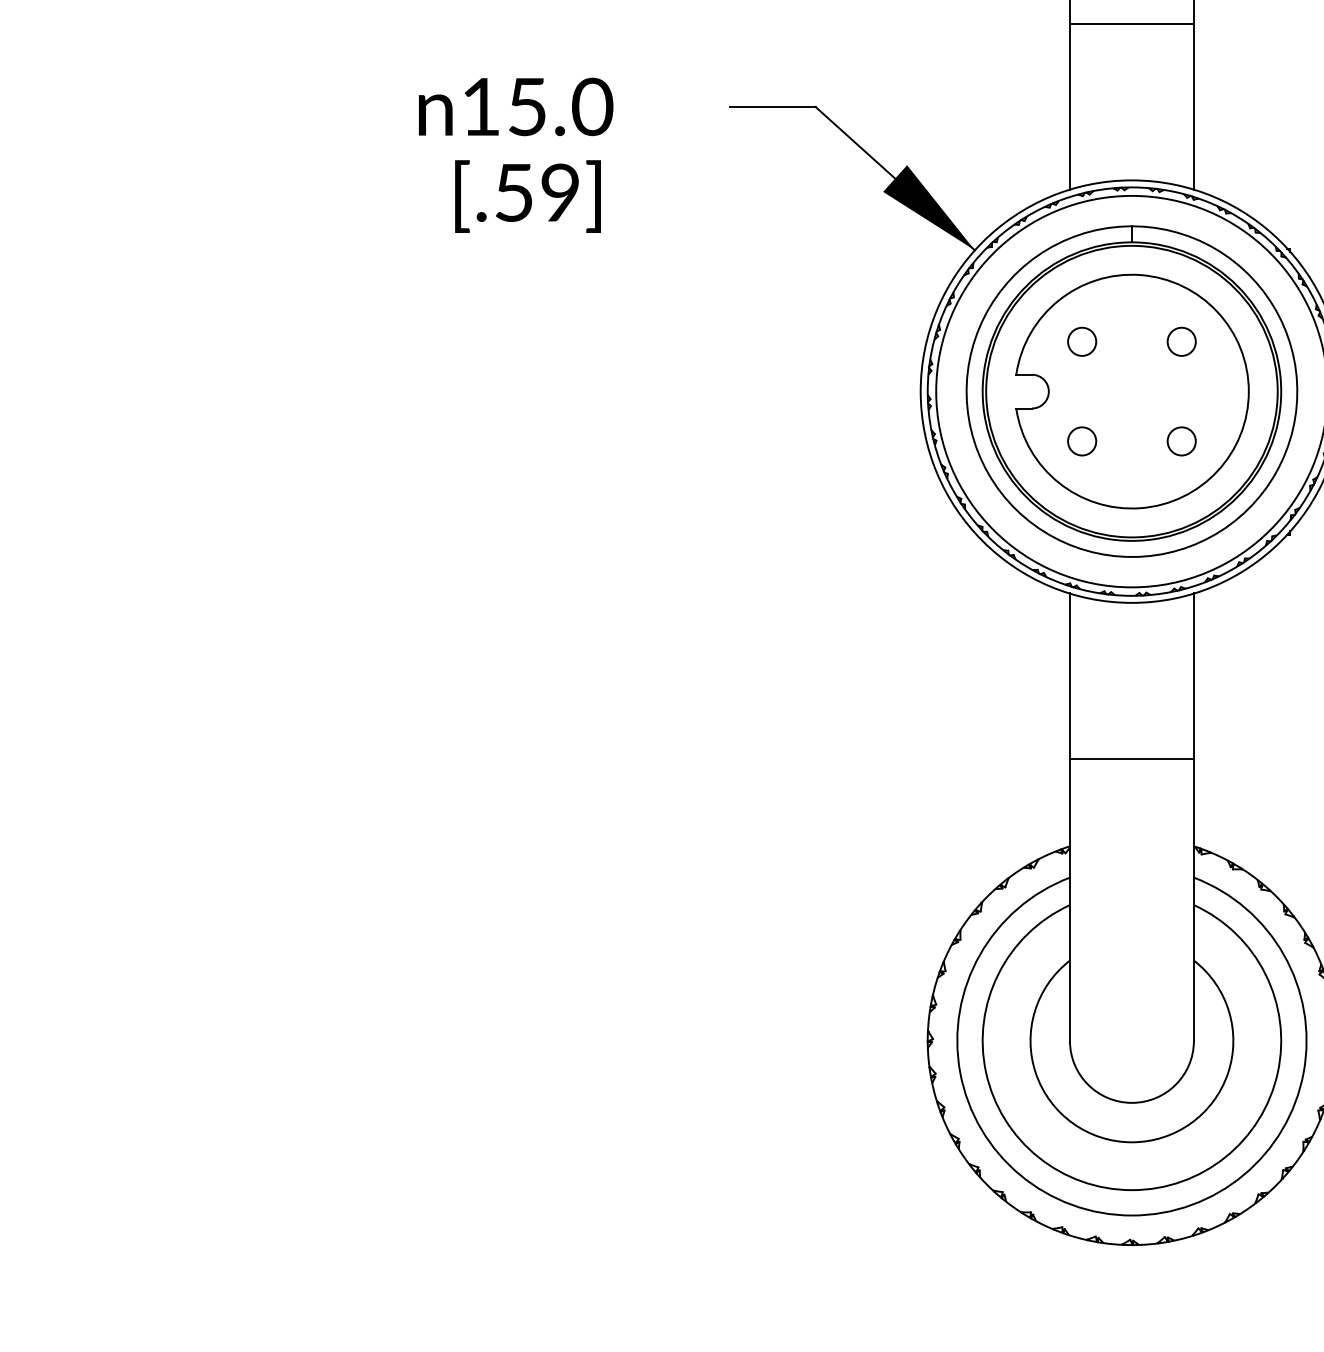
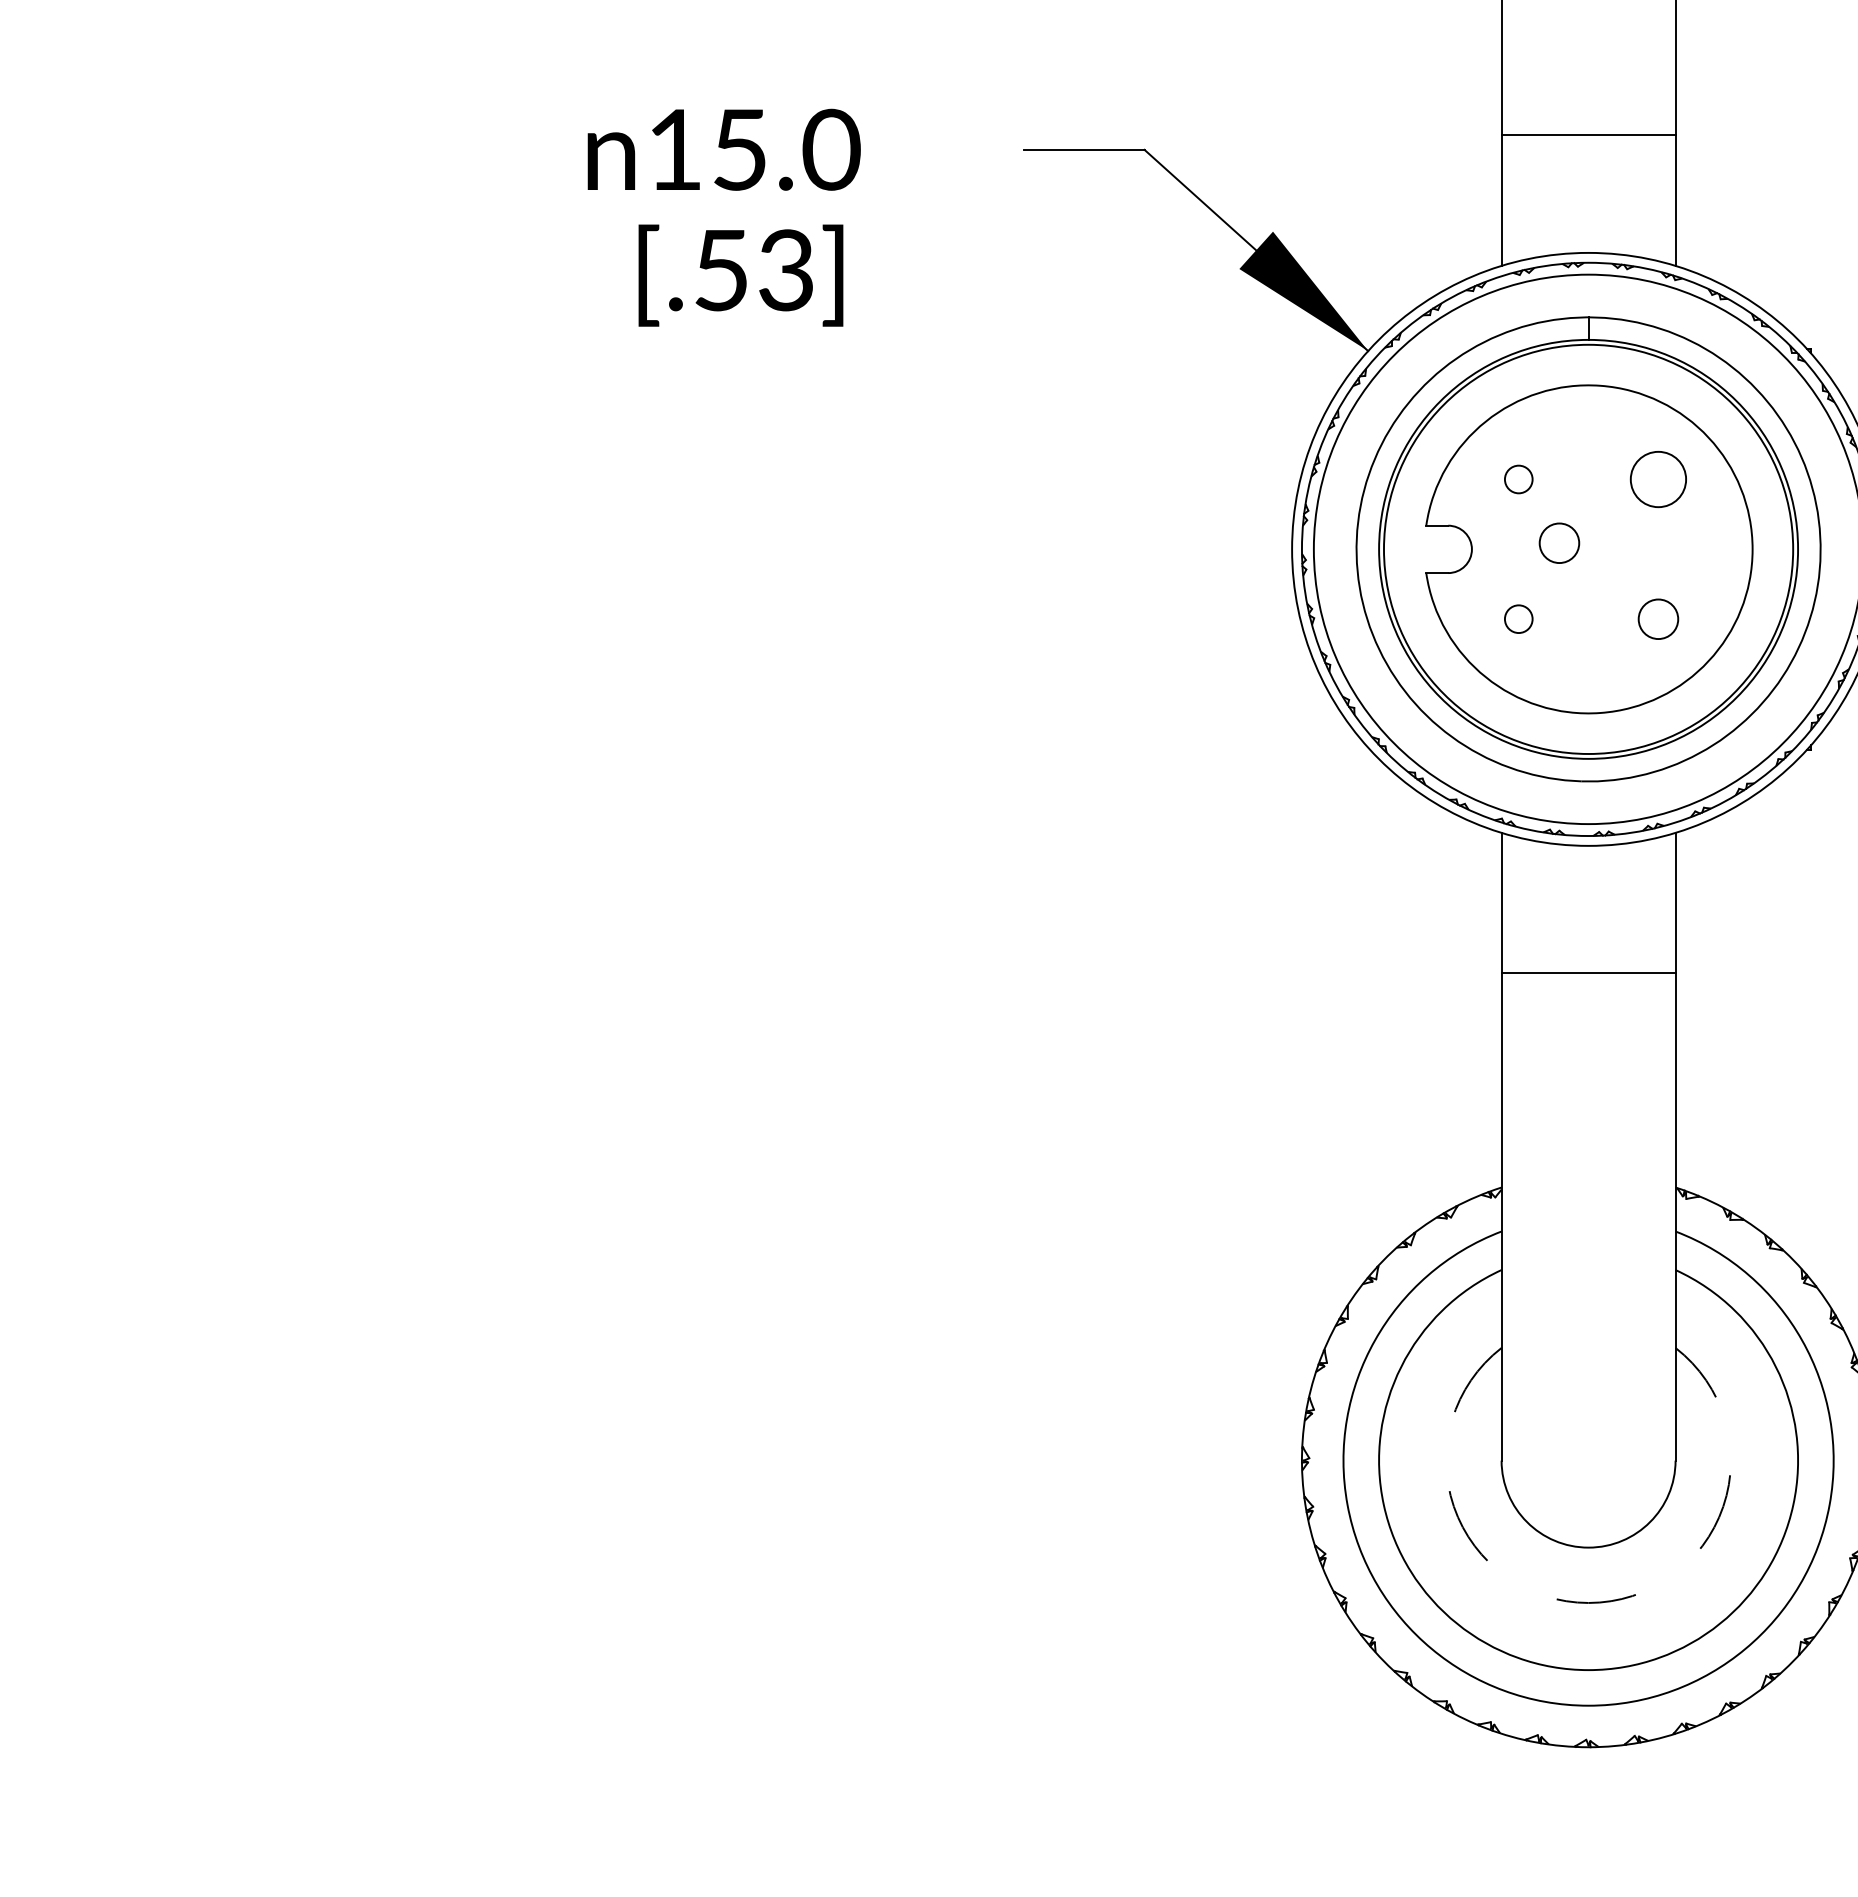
line: (1131, 24) -> (1588, 134), moved
text: (559, 192) -> (785, 270), [.59] -> [.53]
circle: (1082, 341) -> (1518, 479), size x0.7
circle: (1181, 341) -> (1658, 479), size x1.4
circle: (1111, 386) -> (1559, 542), added
circle: (1082, 440) -> (1518, 618), size x0.7
line: (1131, 759) -> (1588, 973), moved
arc: (1131, 1141) -> (1588, 1602), solid -> dashed

